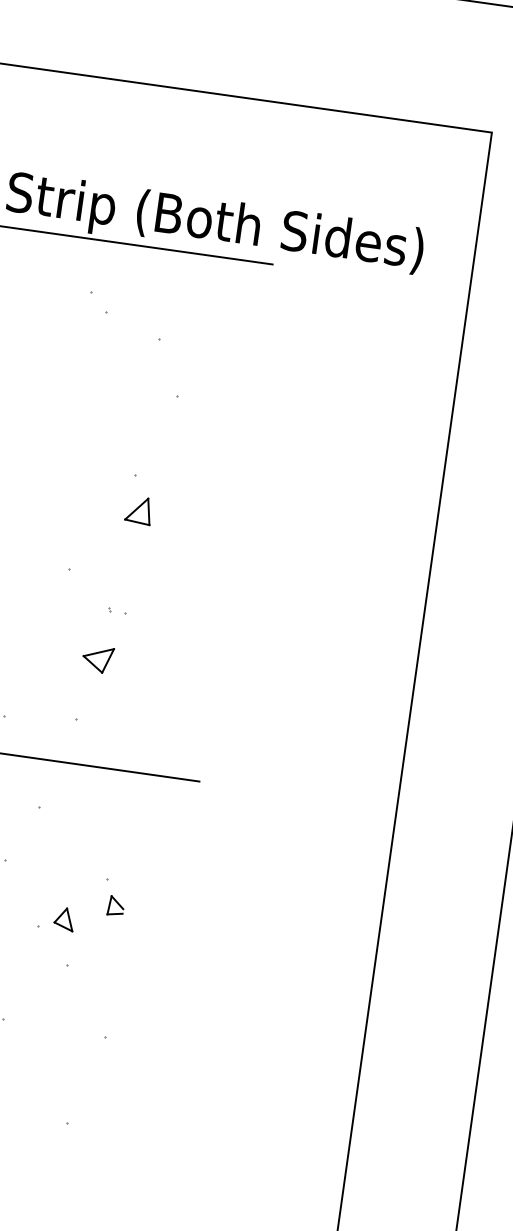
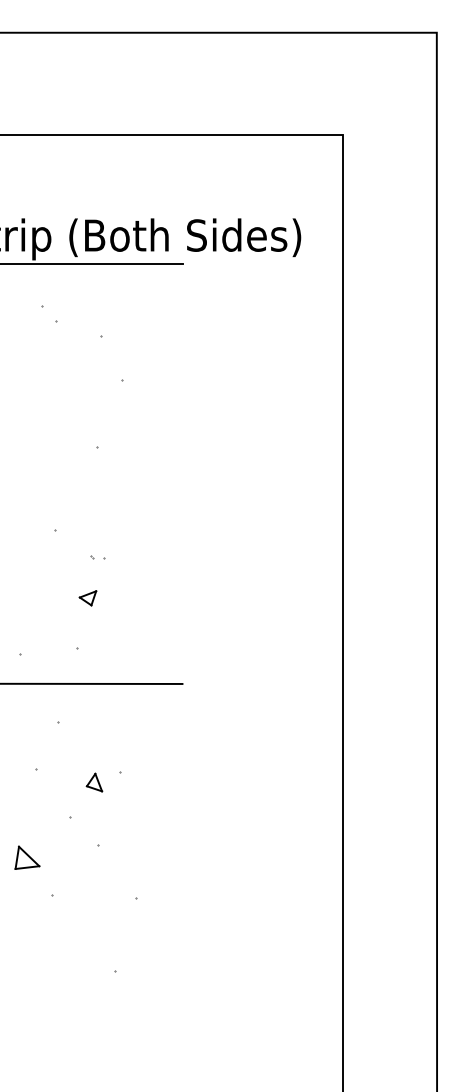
part: (138, 509) -> (103, 474), removed
part: (97, 659) -> (87, 598), size x0.7
part: (116, 906) -> (130, 792), removed
part: (64, 919) -> (94, 782), moved

